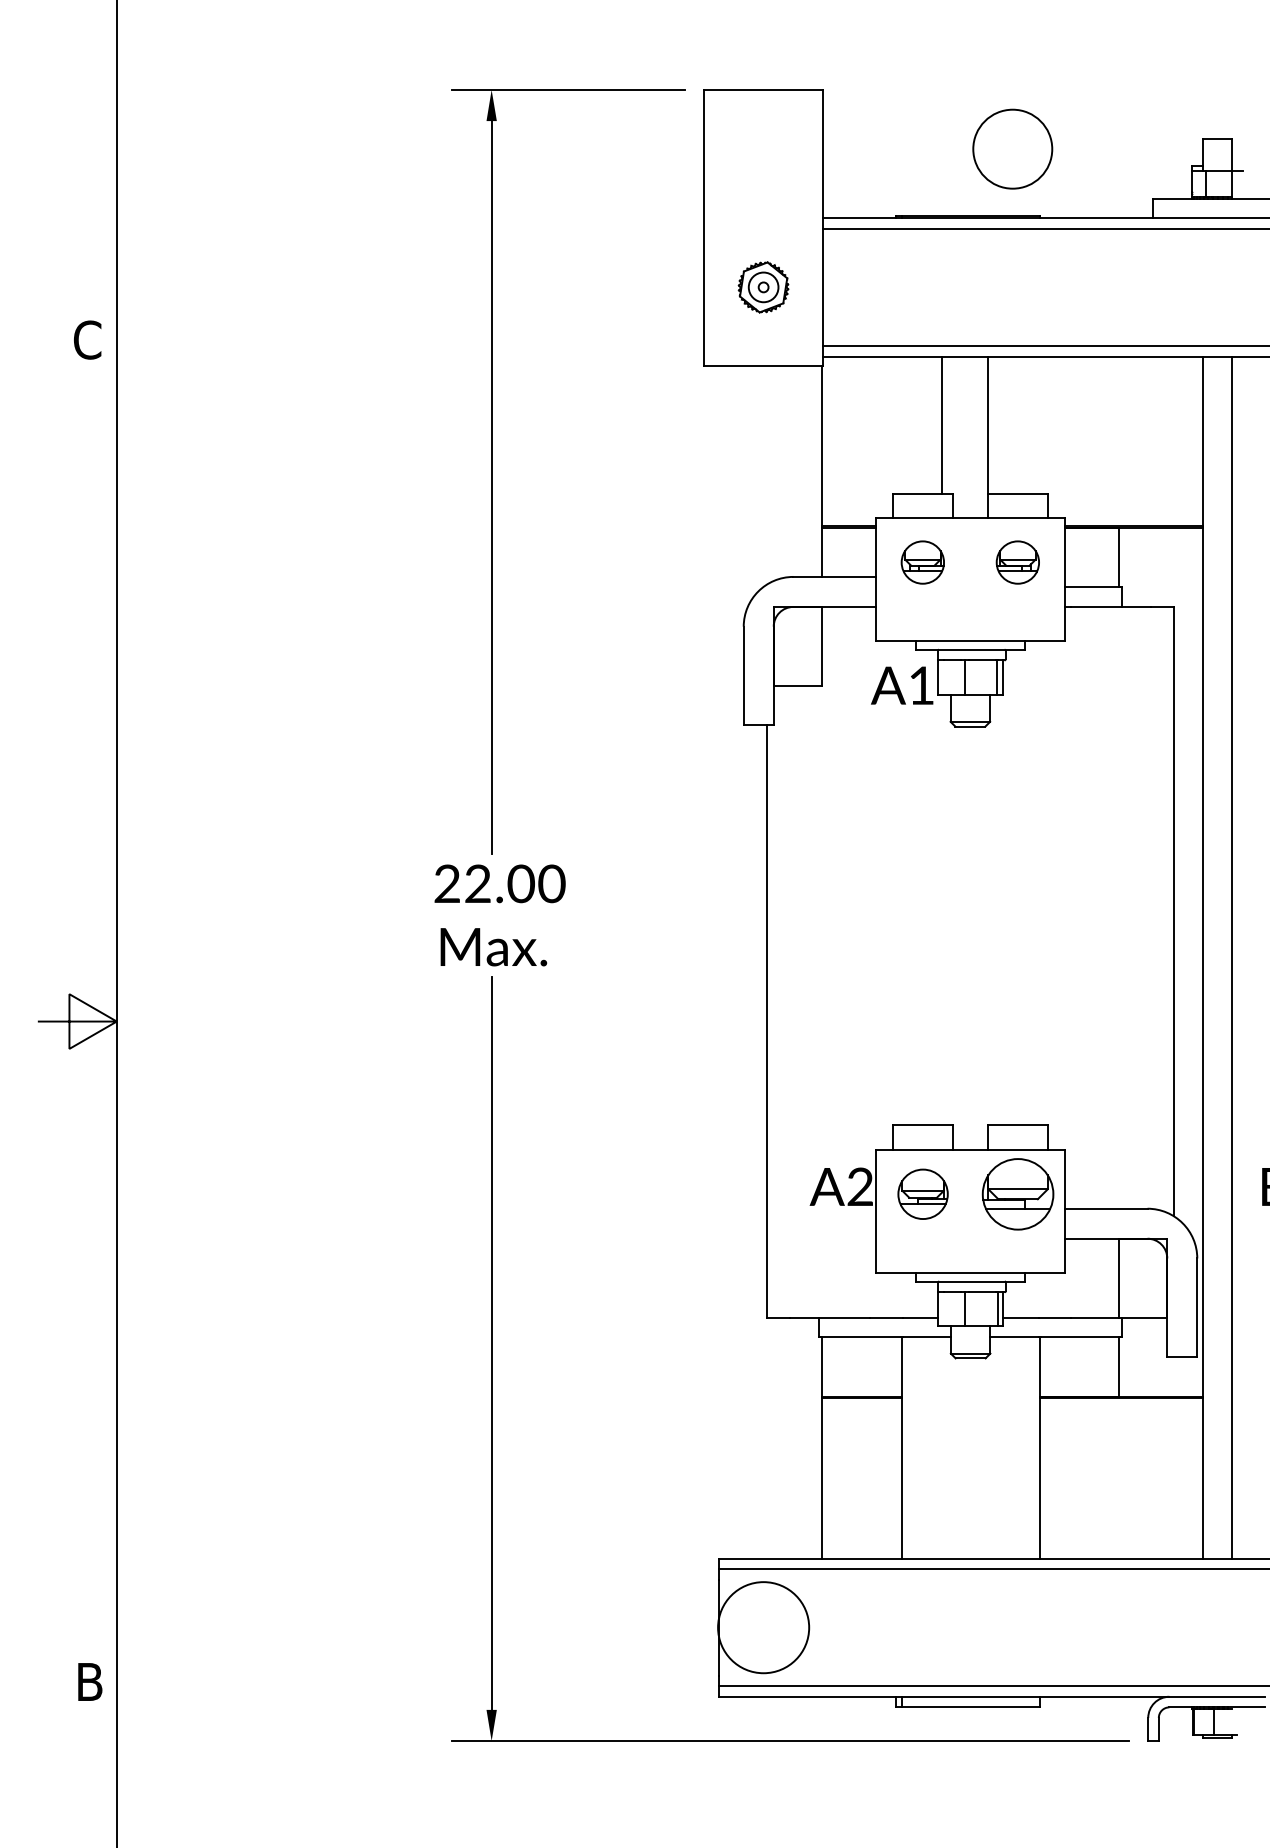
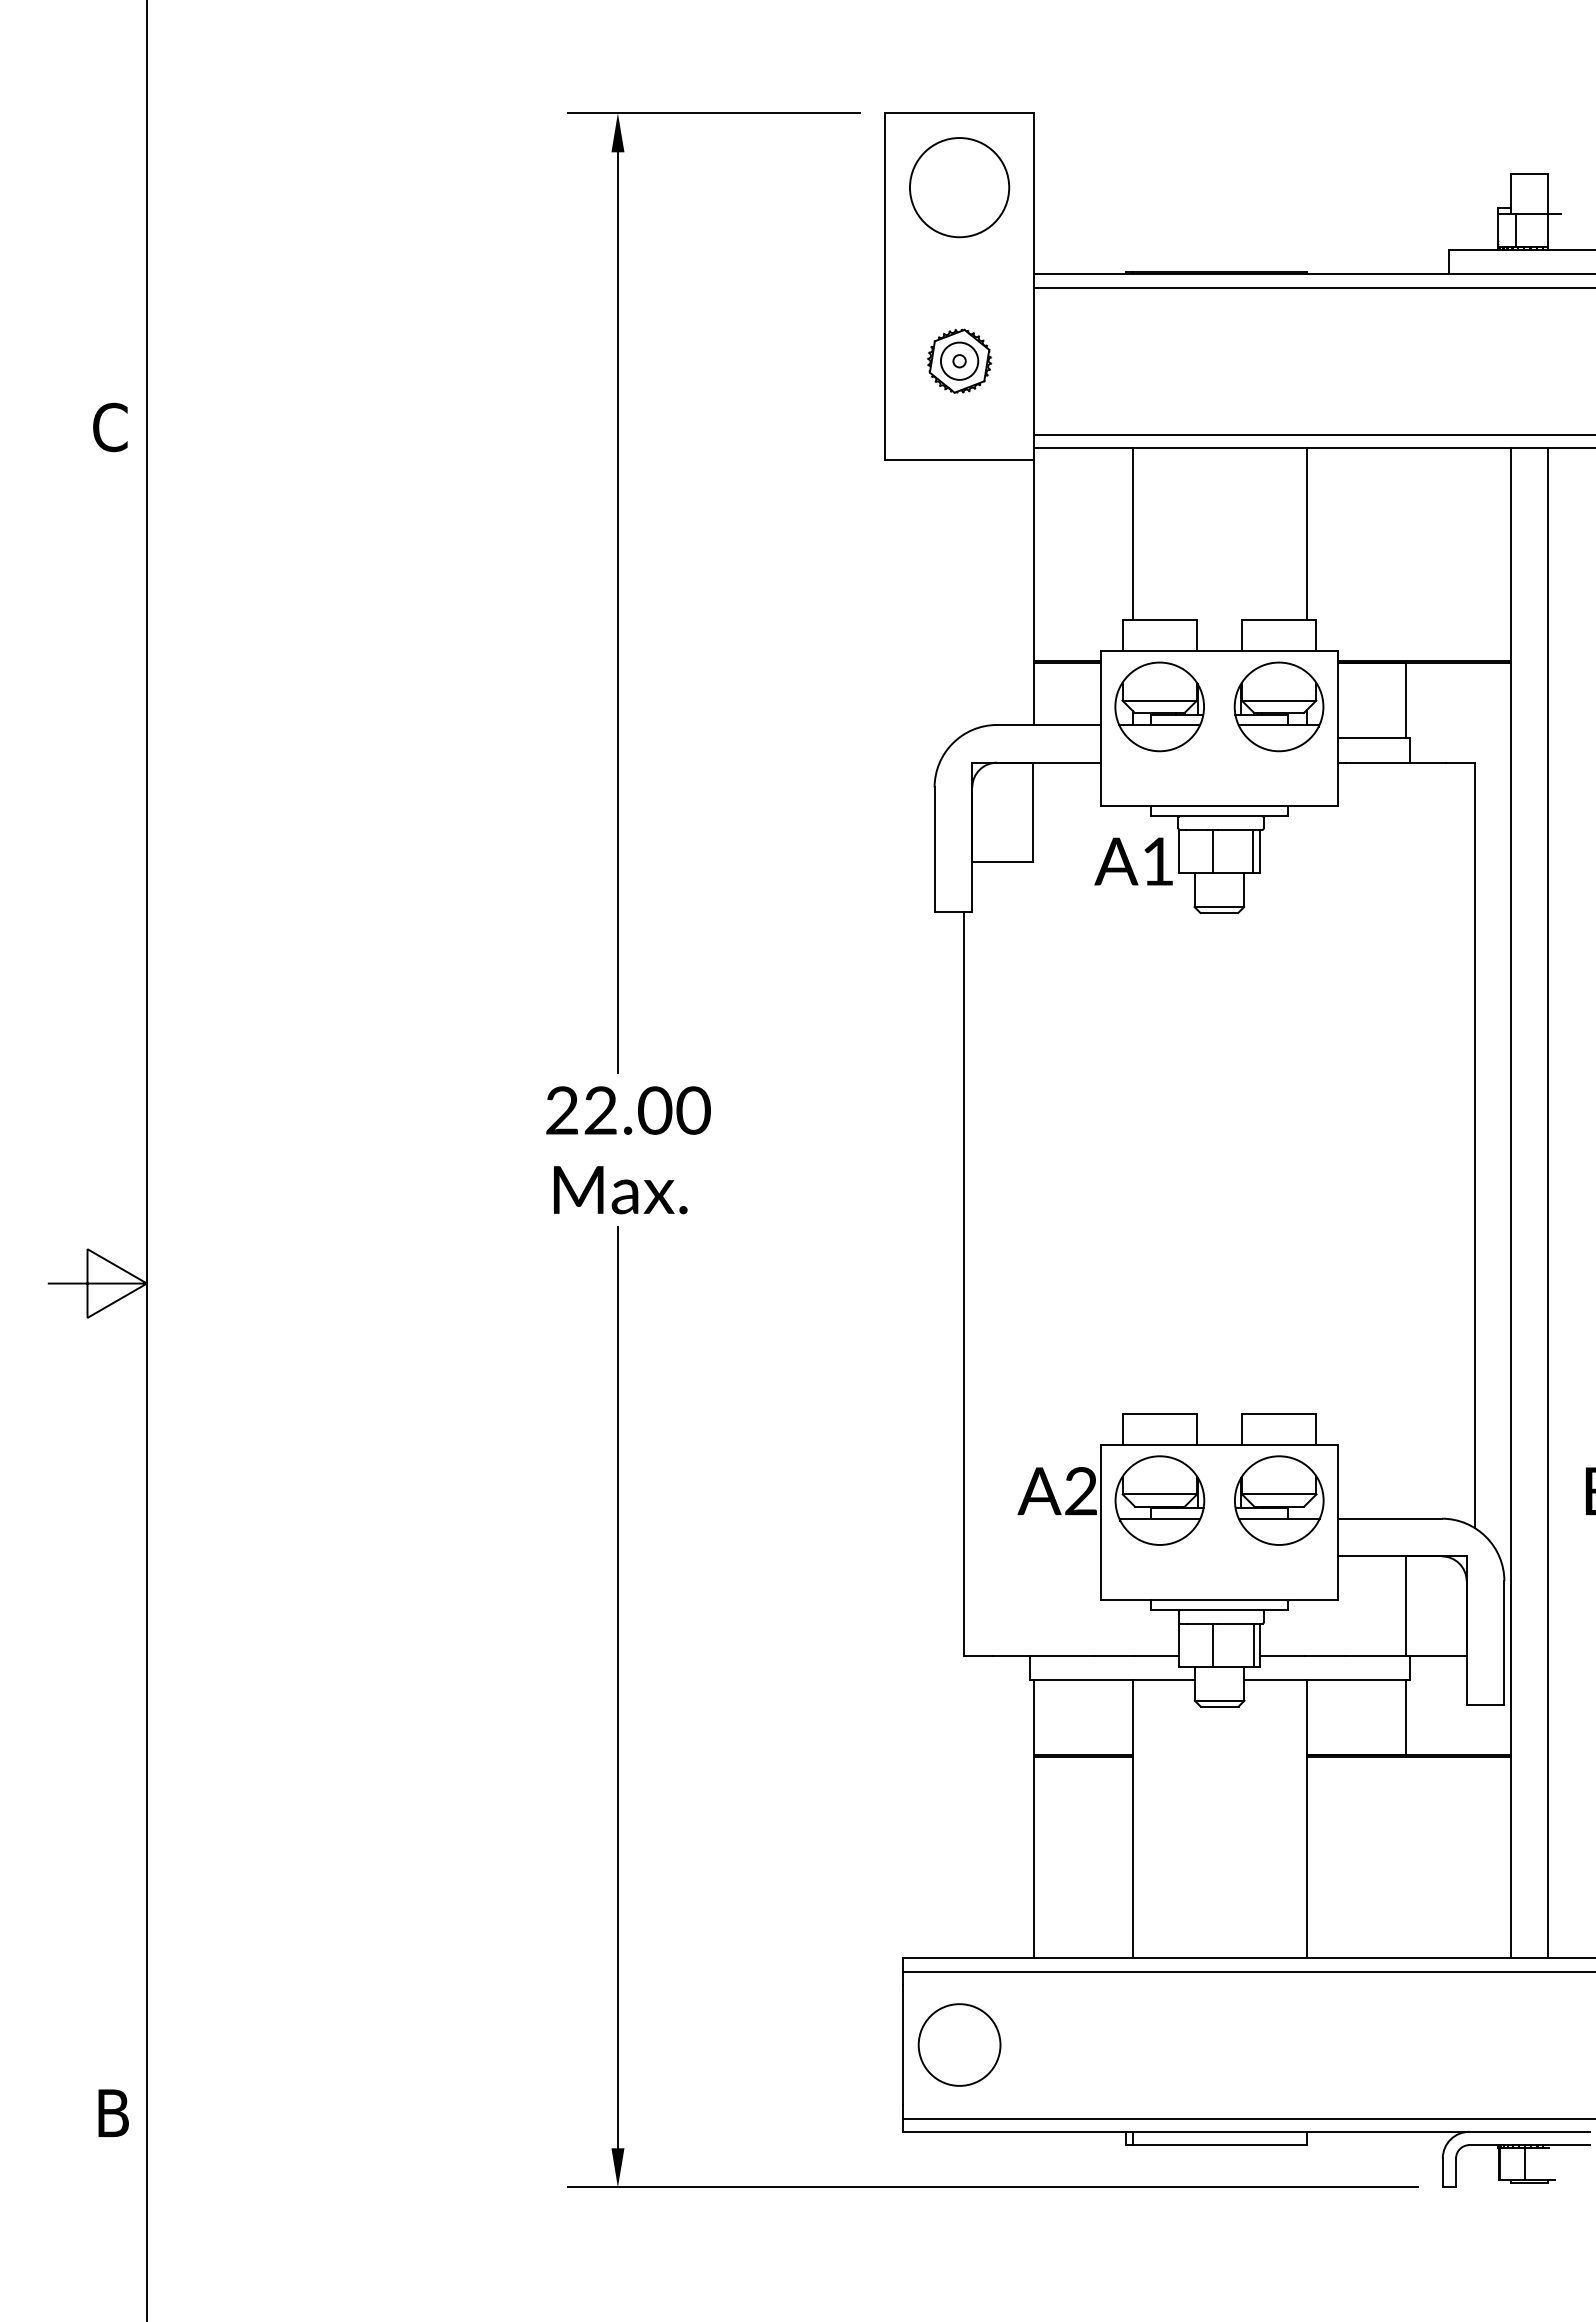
circle: (1012, 149) -> (959, 187), moved
line: (941, 425) -> (1132, 534), moved
line: (988, 425) -> (1306, 534), moved
part: (922, 562) -> (1159, 706), size x1.67
part: (1017, 562) -> (1278, 706), size x1.67
part: (922, 1194) -> (1159, 1500), size x1.43
circle: (763, 1627) -> (959, 2044), size x0.71

